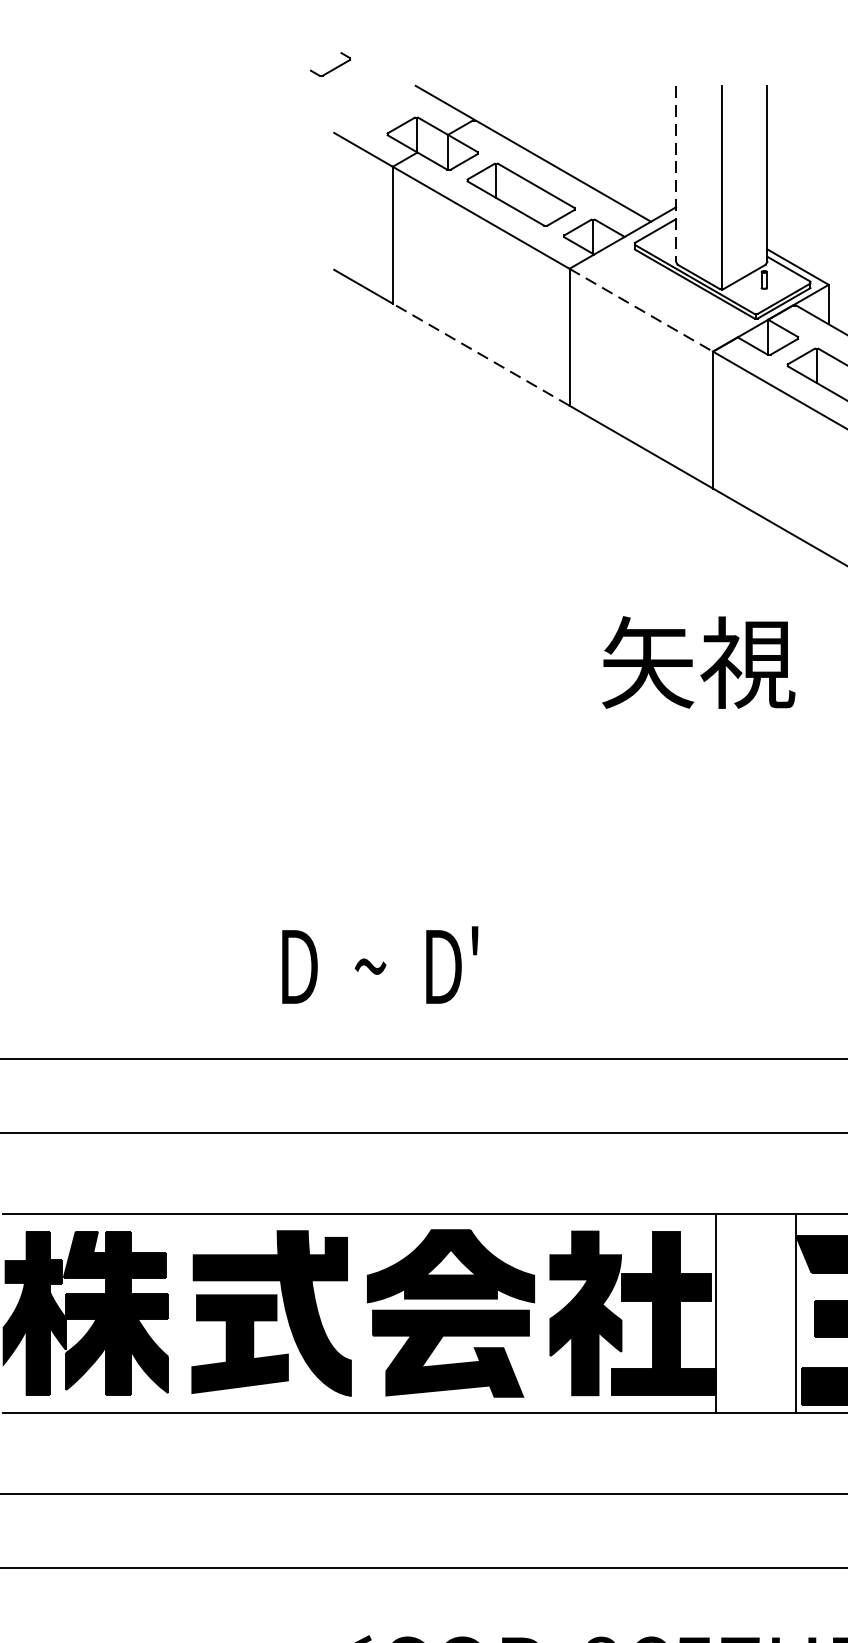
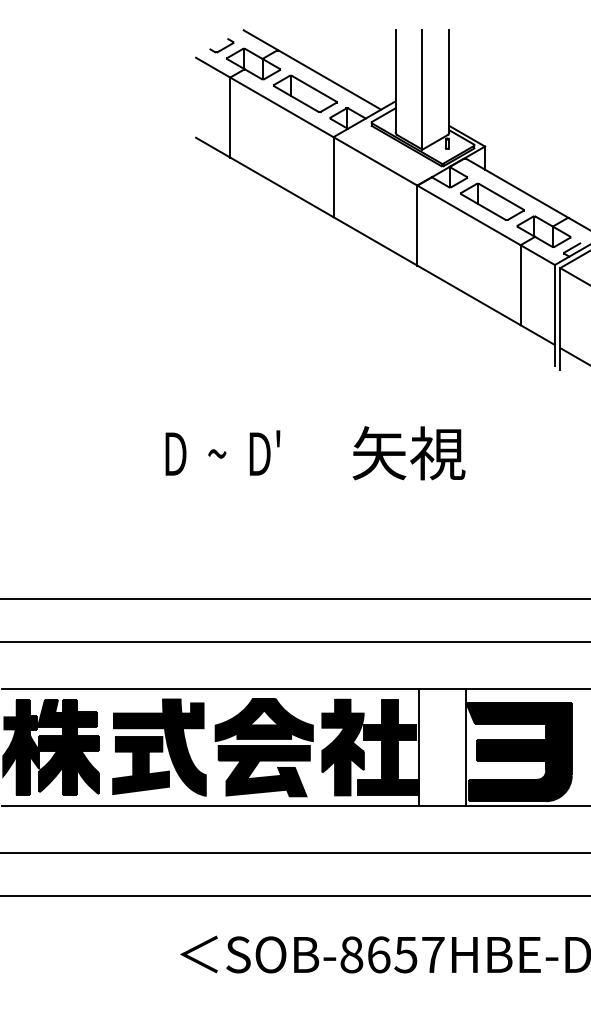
part: (329, 63) -> (221, 45), moved
line: (675, 175) -> (395, 82), dashed -> solid
line: (641, 310) -> (375, 161), dashed -> solid
line: (480, 354) -> (281, 187), dashed -> solid
text: (697, 662) -> (408, 453), moved
text: (379, 964) -> (222, 452), moved

